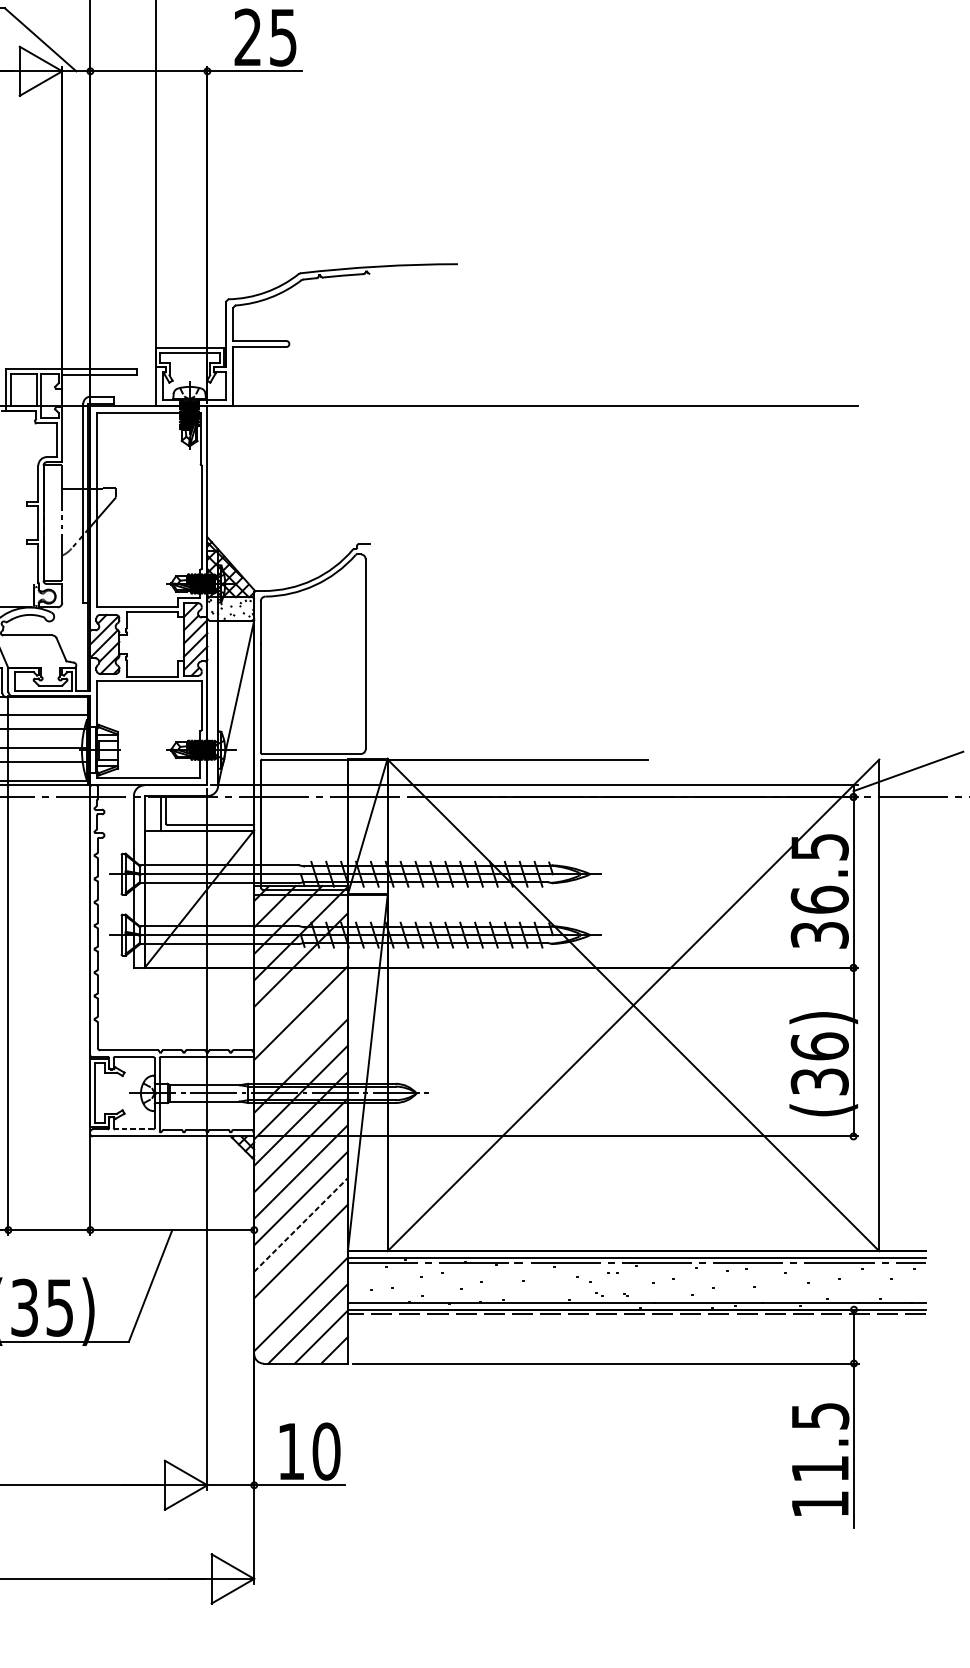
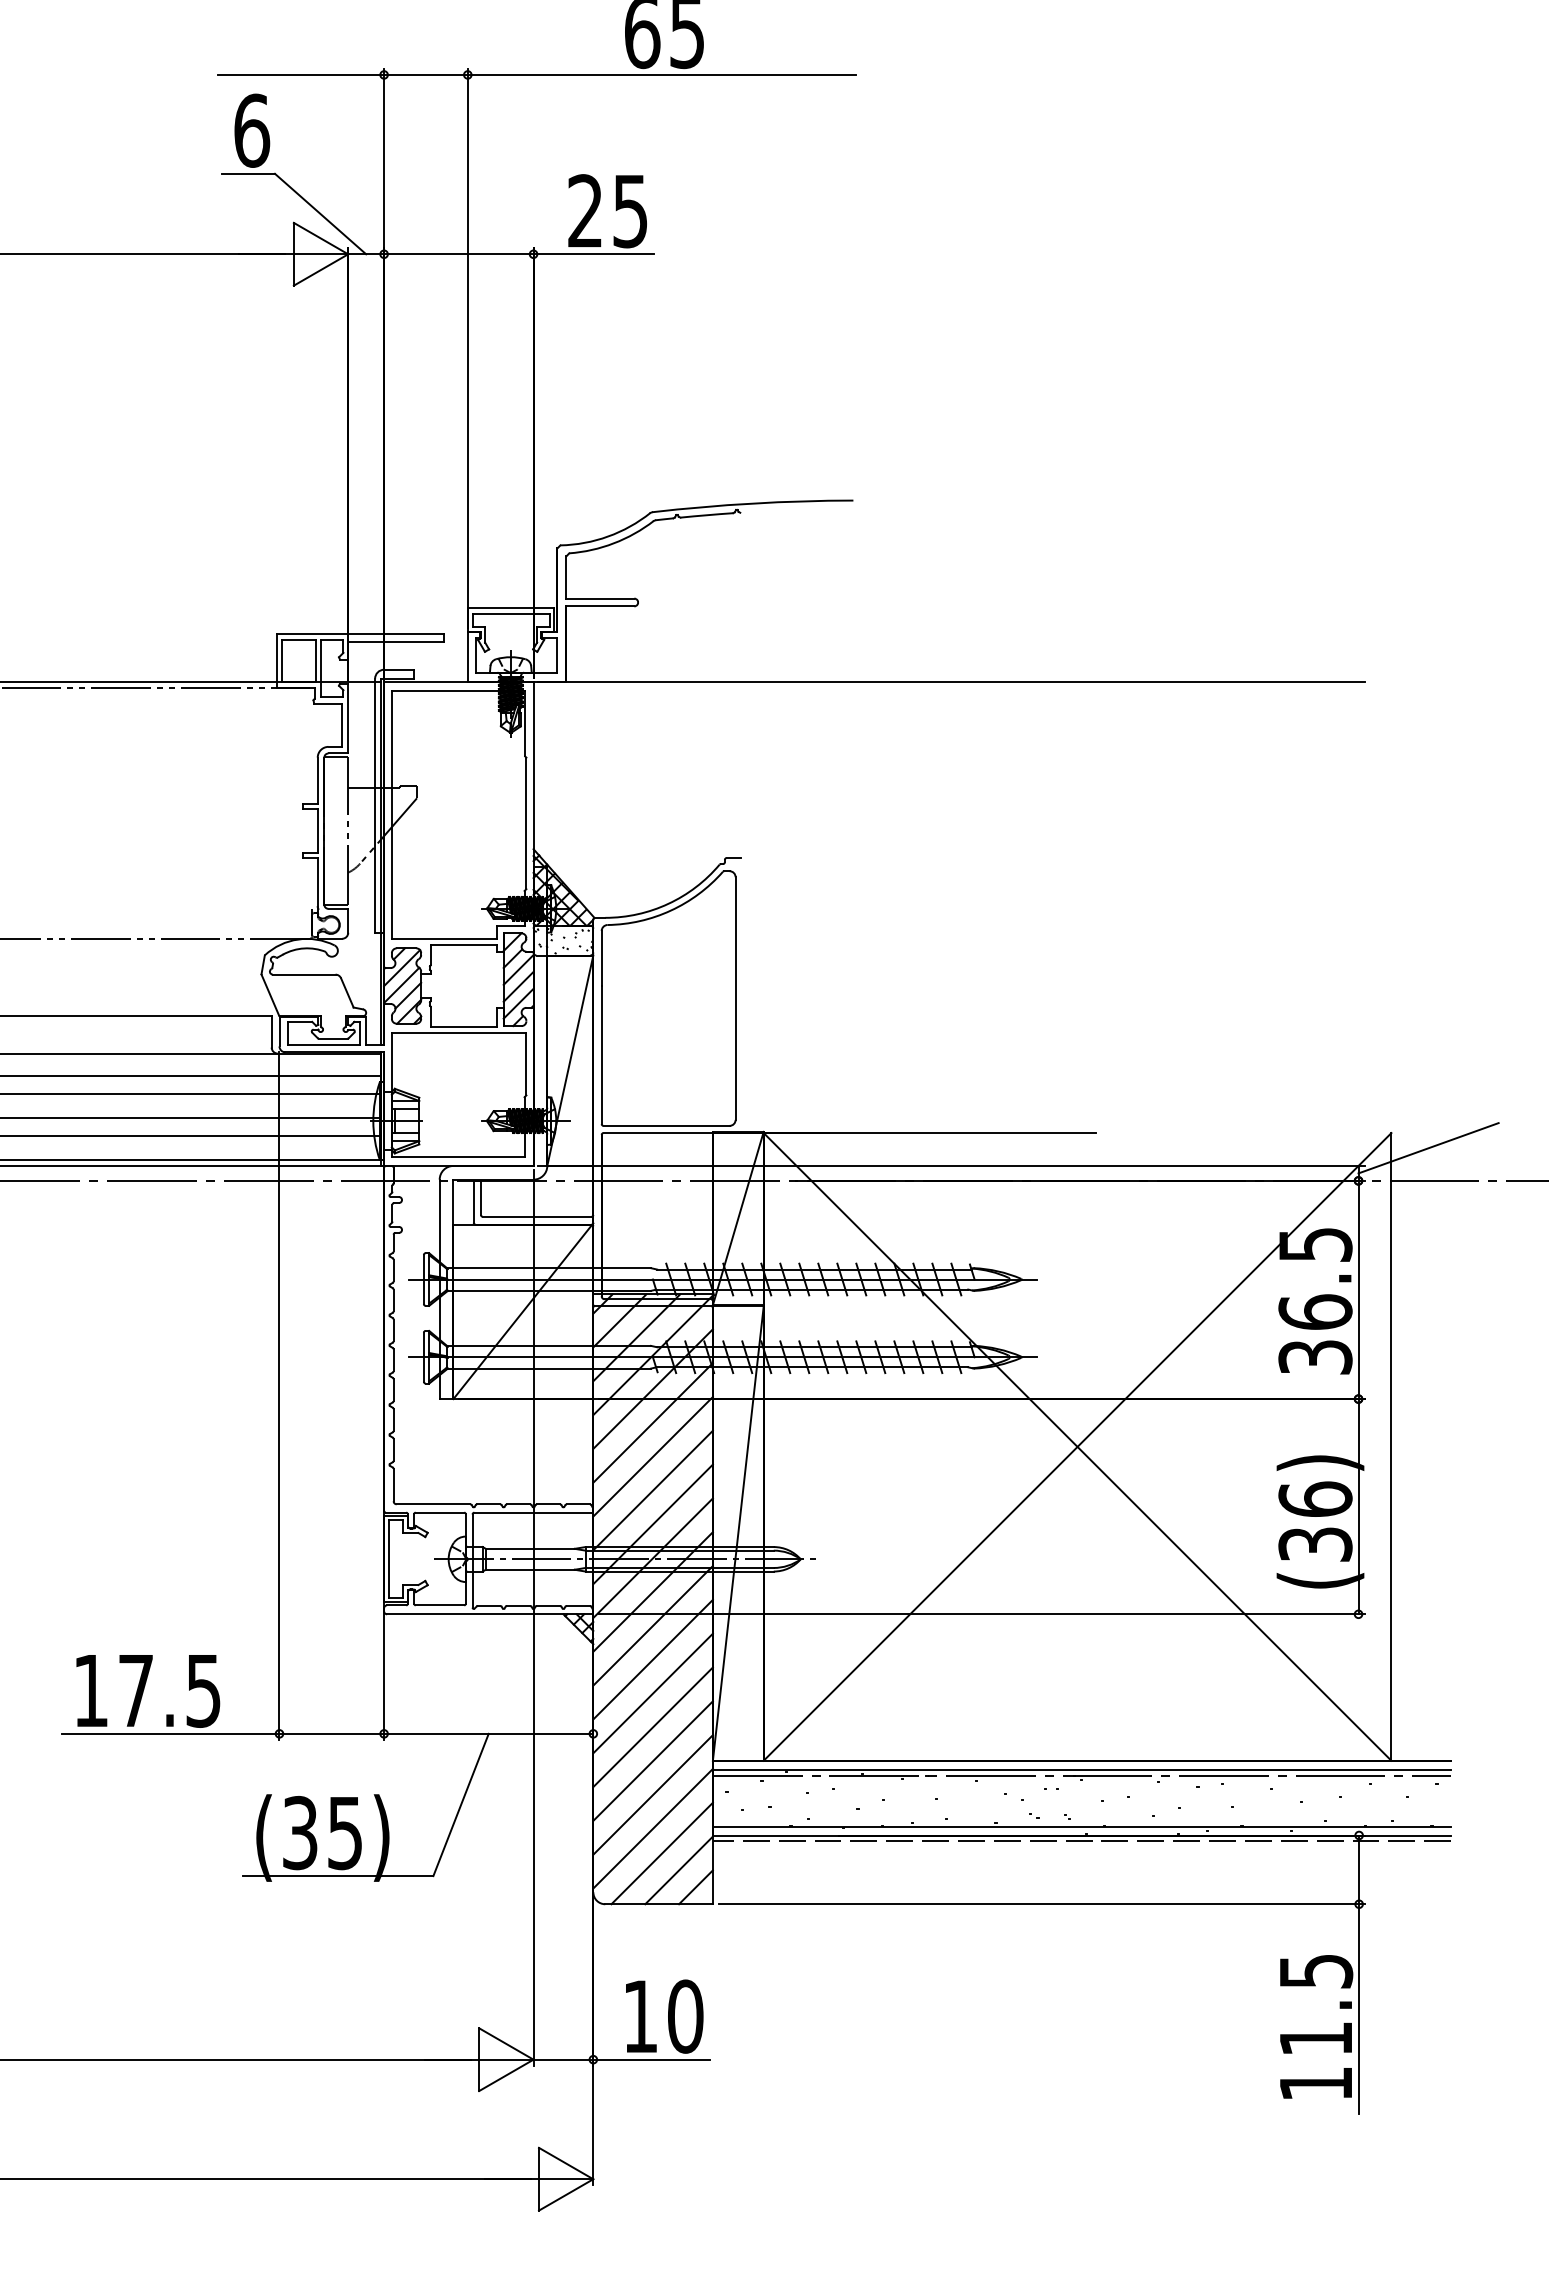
line: (300, 986) -> (652, 1422), added
line: (300, 1039) -> (652, 1490), added
line: (133, 1129) -> (439, 1605), dashed -> solid
line: (301, 1225) -> (653, 1727), dashed -> solid
line: (300, 1277) -> (652, 1794), added

